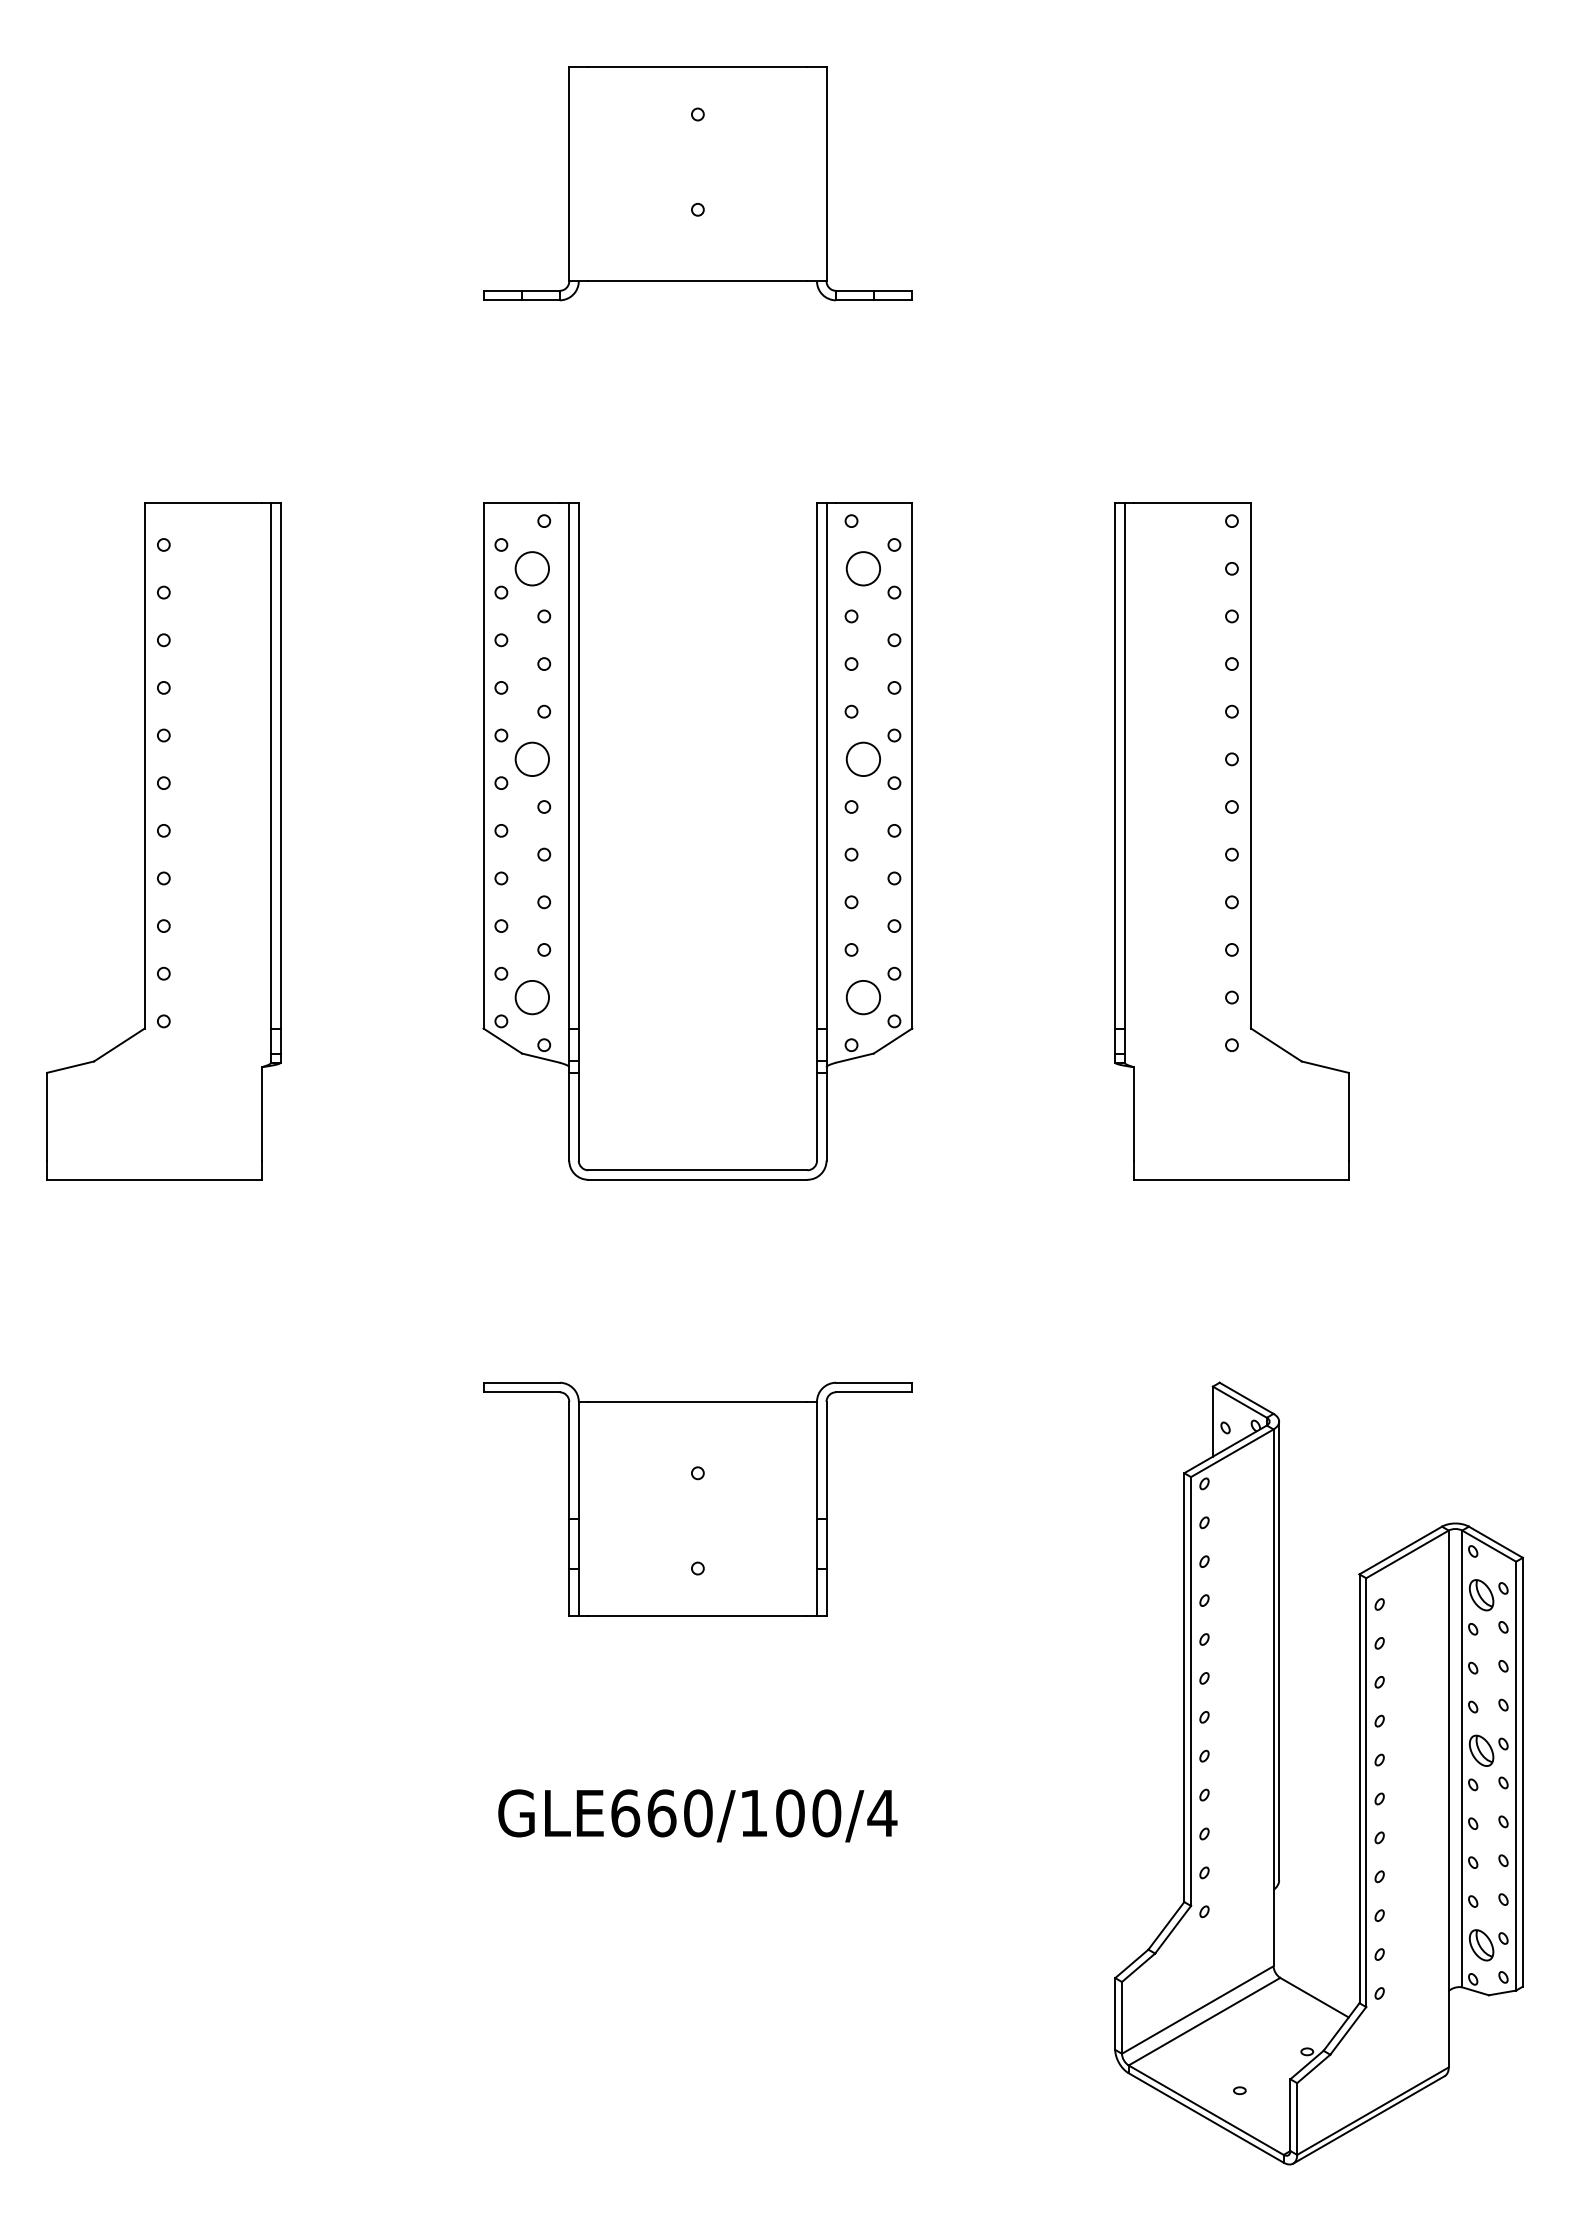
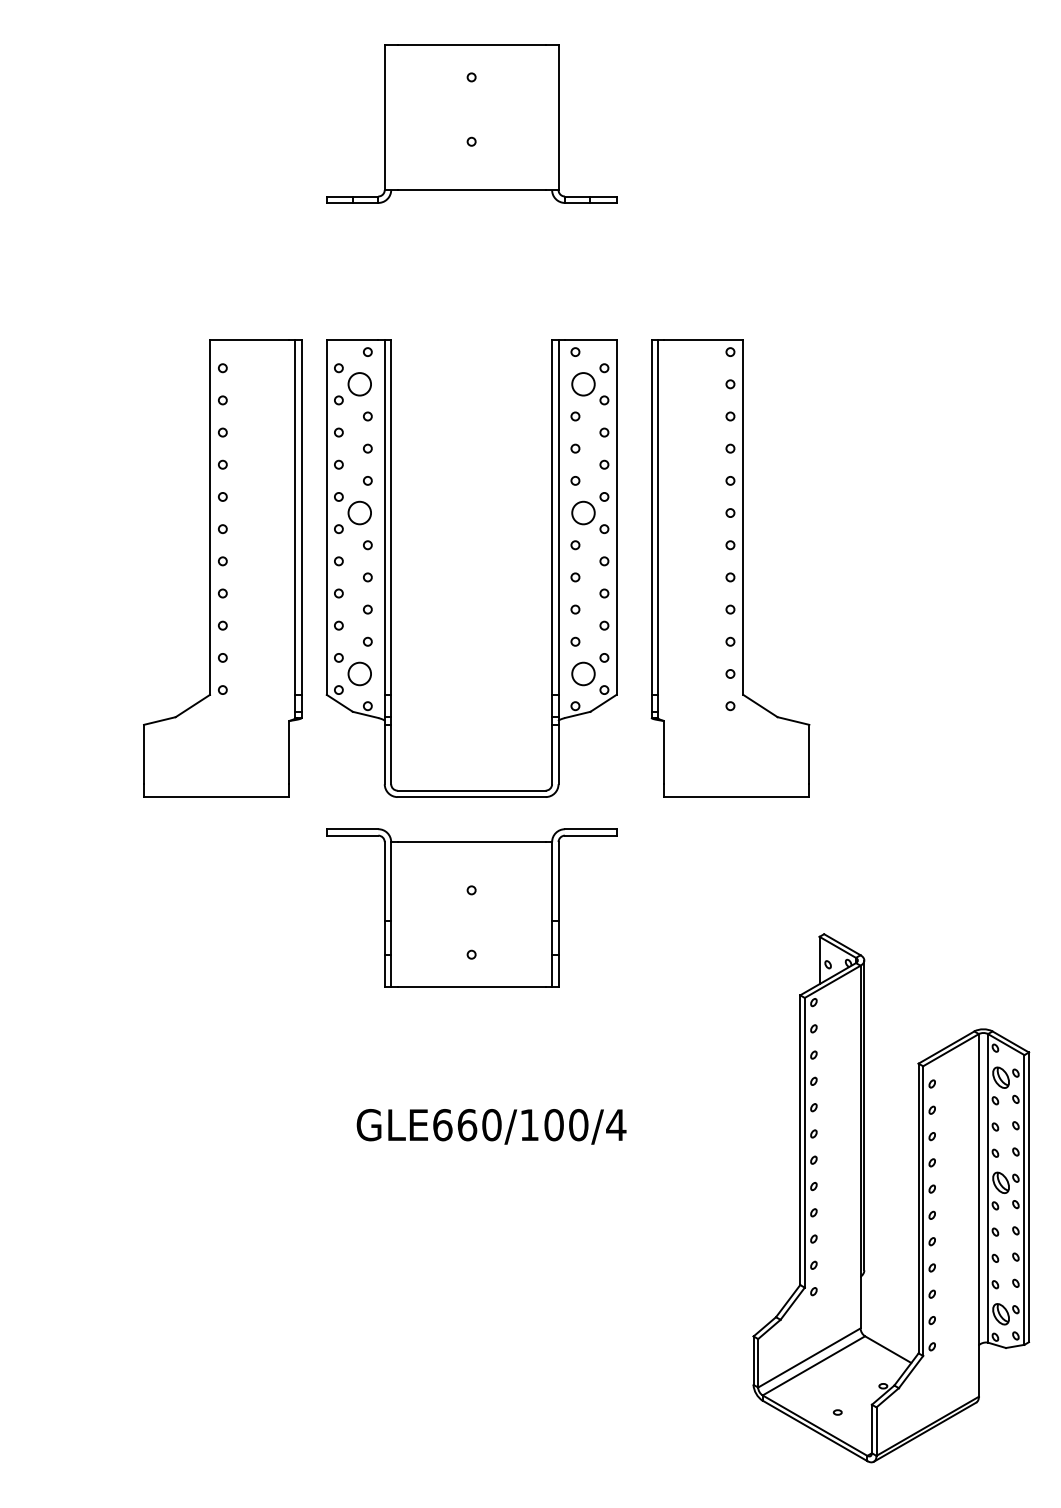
part: (163, 841) -> (222, 568), moved
part: (1232, 841) -> (730, 568), moved
part: (697, 1498) -> (471, 907), moved
text: (697, 1815) -> (491, 1126), moved

